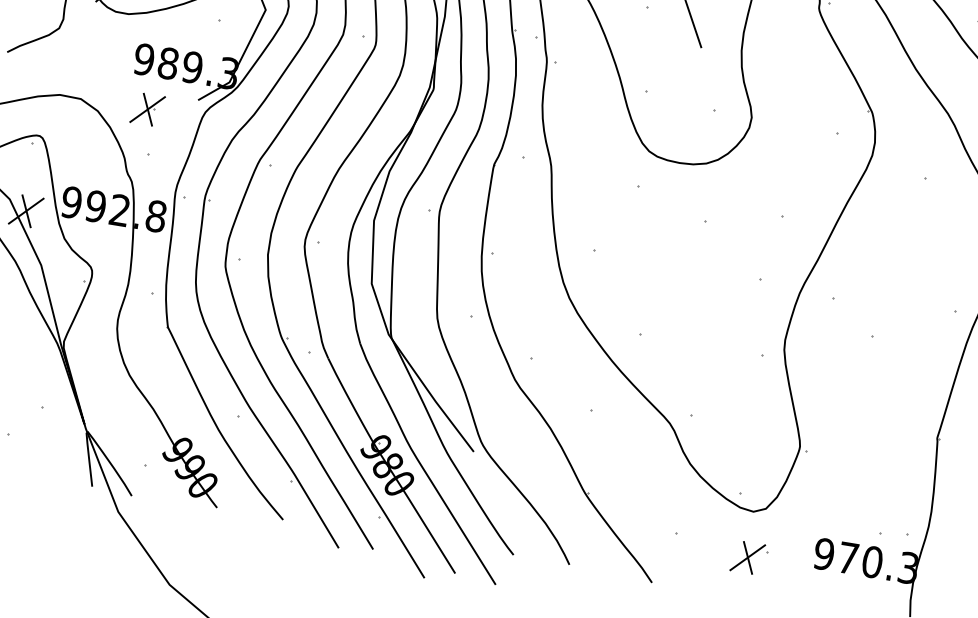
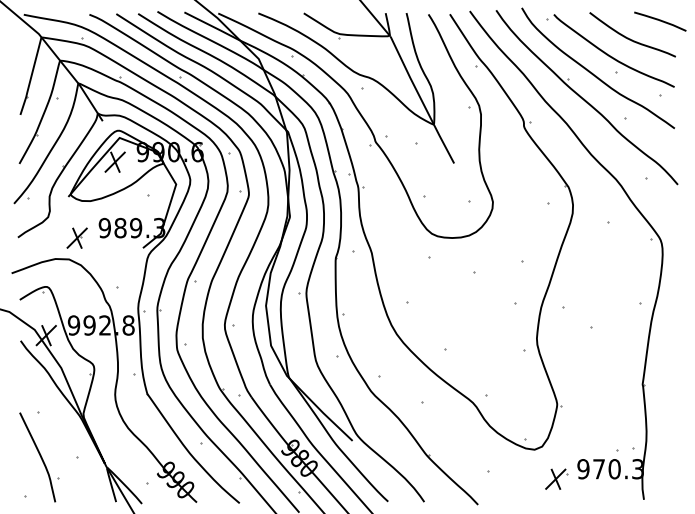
part: (146, 108) -> (76, 237), moved
part: (749, 556) -> (556, 478), moved

